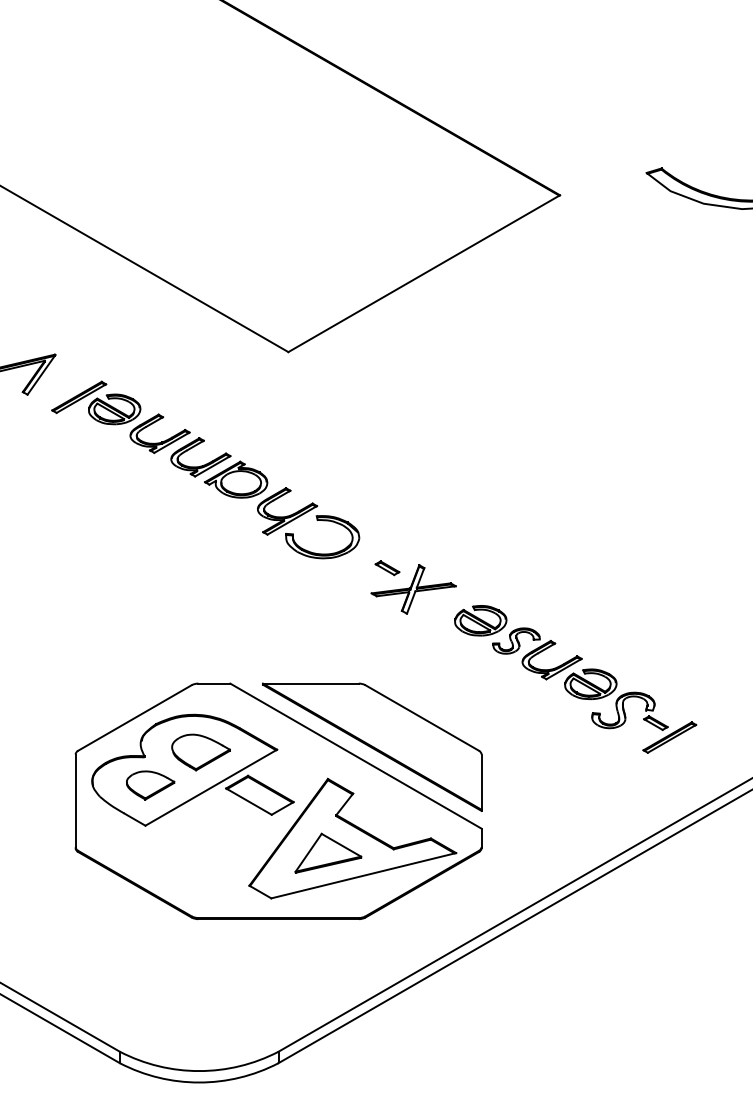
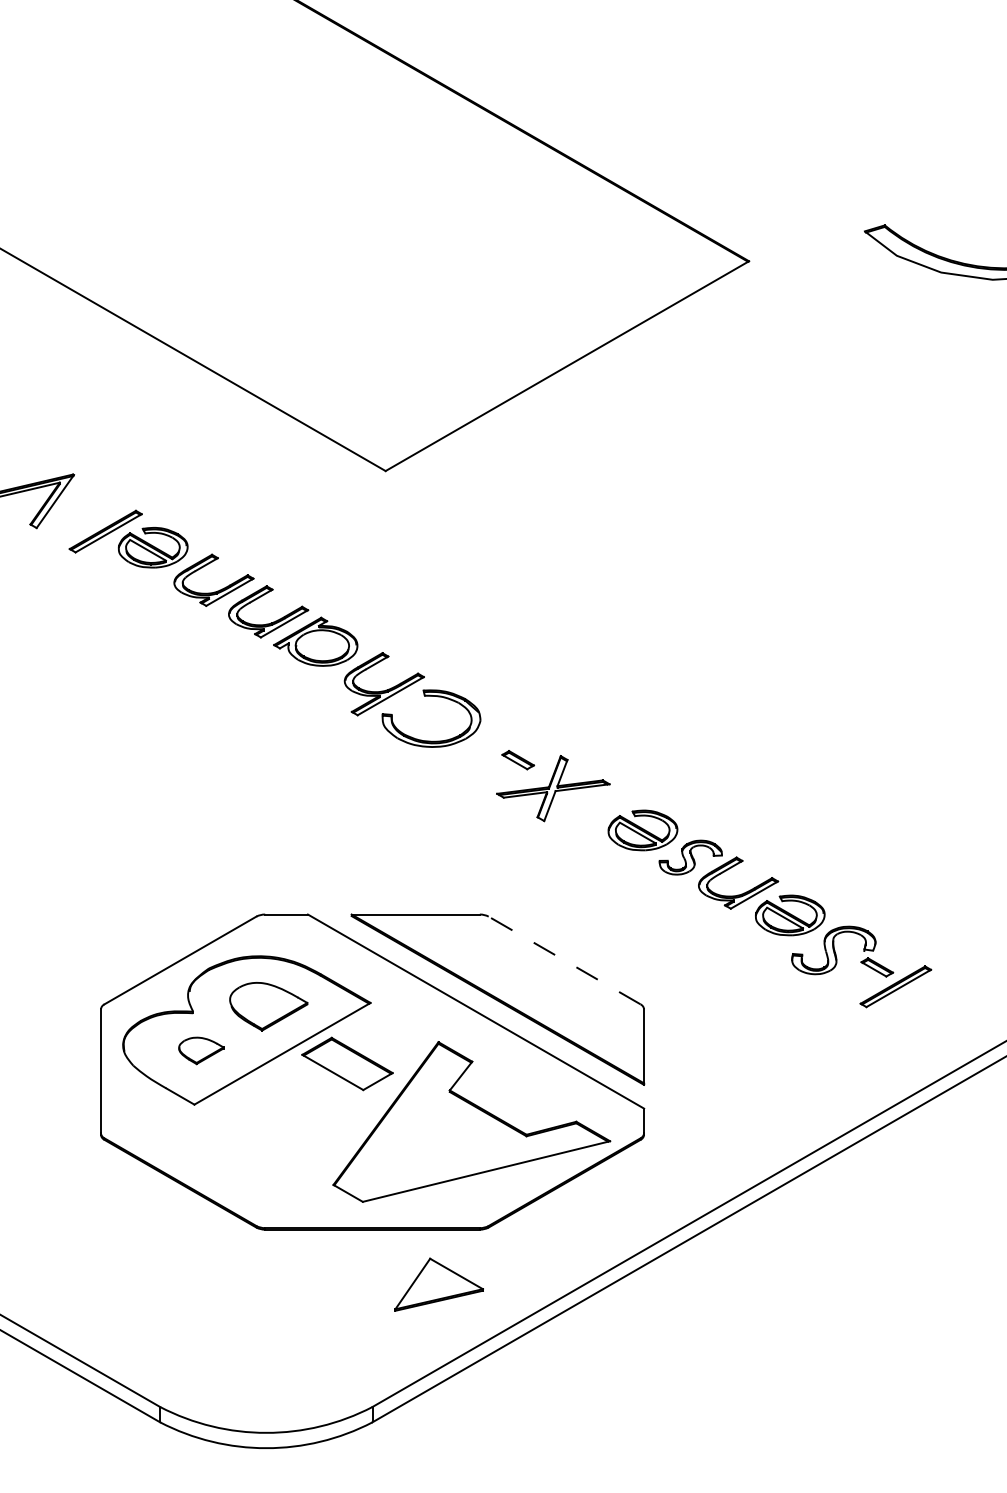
line: (421, 717) -> (563, 959), solid -> dashed
part: (150, 785) -> (201, 1050), size x0.7
part: (328, 852) -> (439, 1283), moved

